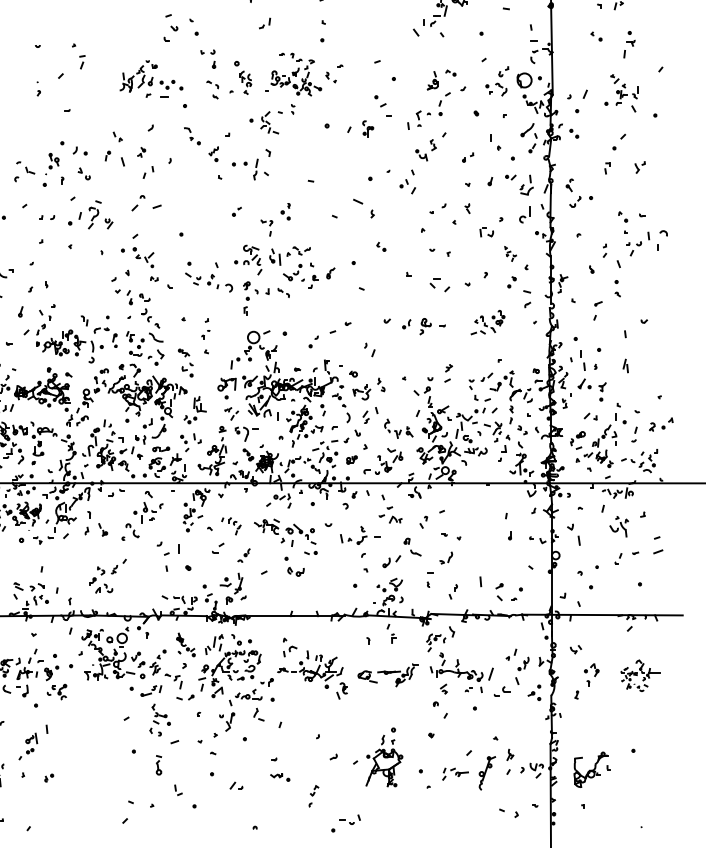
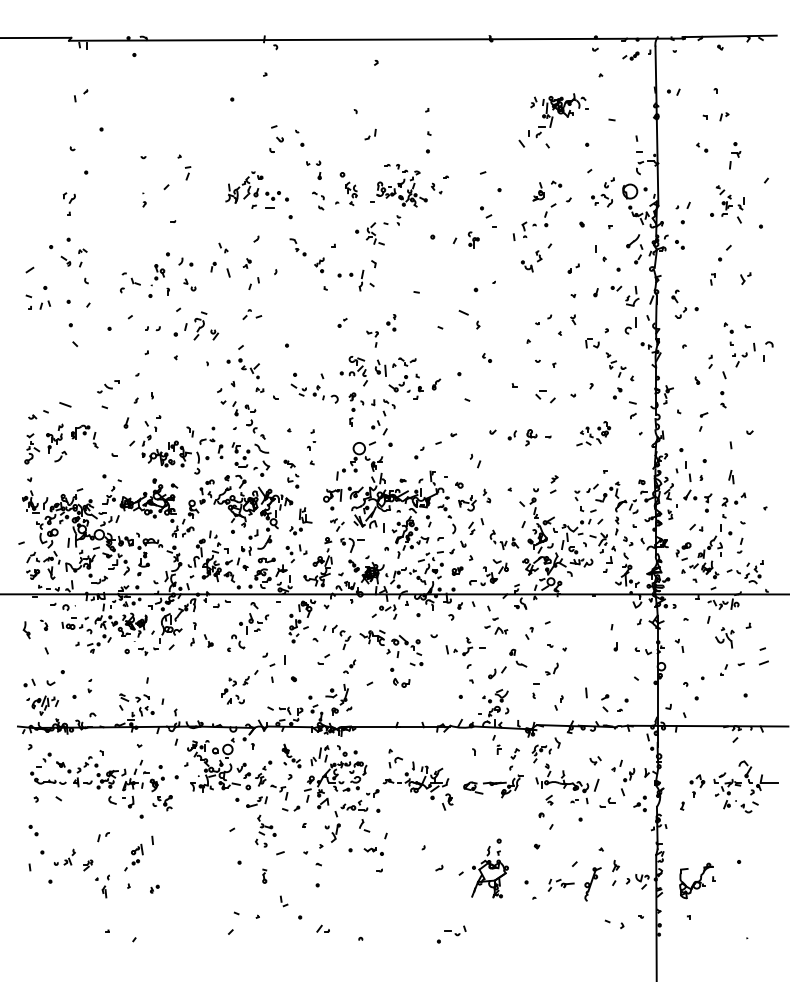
part: (576, 94) -> (682, 205), size x0.71
part: (407, 181) -> (379, 422), moved
part: (146, 203) -> (252, 314), size x0.62
part: (509, 253) -> (615, 364), size x1.67
part: (660, 424) -> (733, 499), moved
part: (230, 525) -> (336, 636), size x1.43
part: (573, 534) -> (679, 645), size x0.62
part: (107, 576) -> (239, 687), moved
part: (575, 649) -> (595, 760), moved
part: (639, 675) -> (745, 786), size x1.67
part: (158, 764) -> (264, 875), size x0.71
part: (279, 777) -> (373, 851), moved
part: (235, 785) -> (322, 928), moved
part: (313, 796) -> (514, 759), moved

